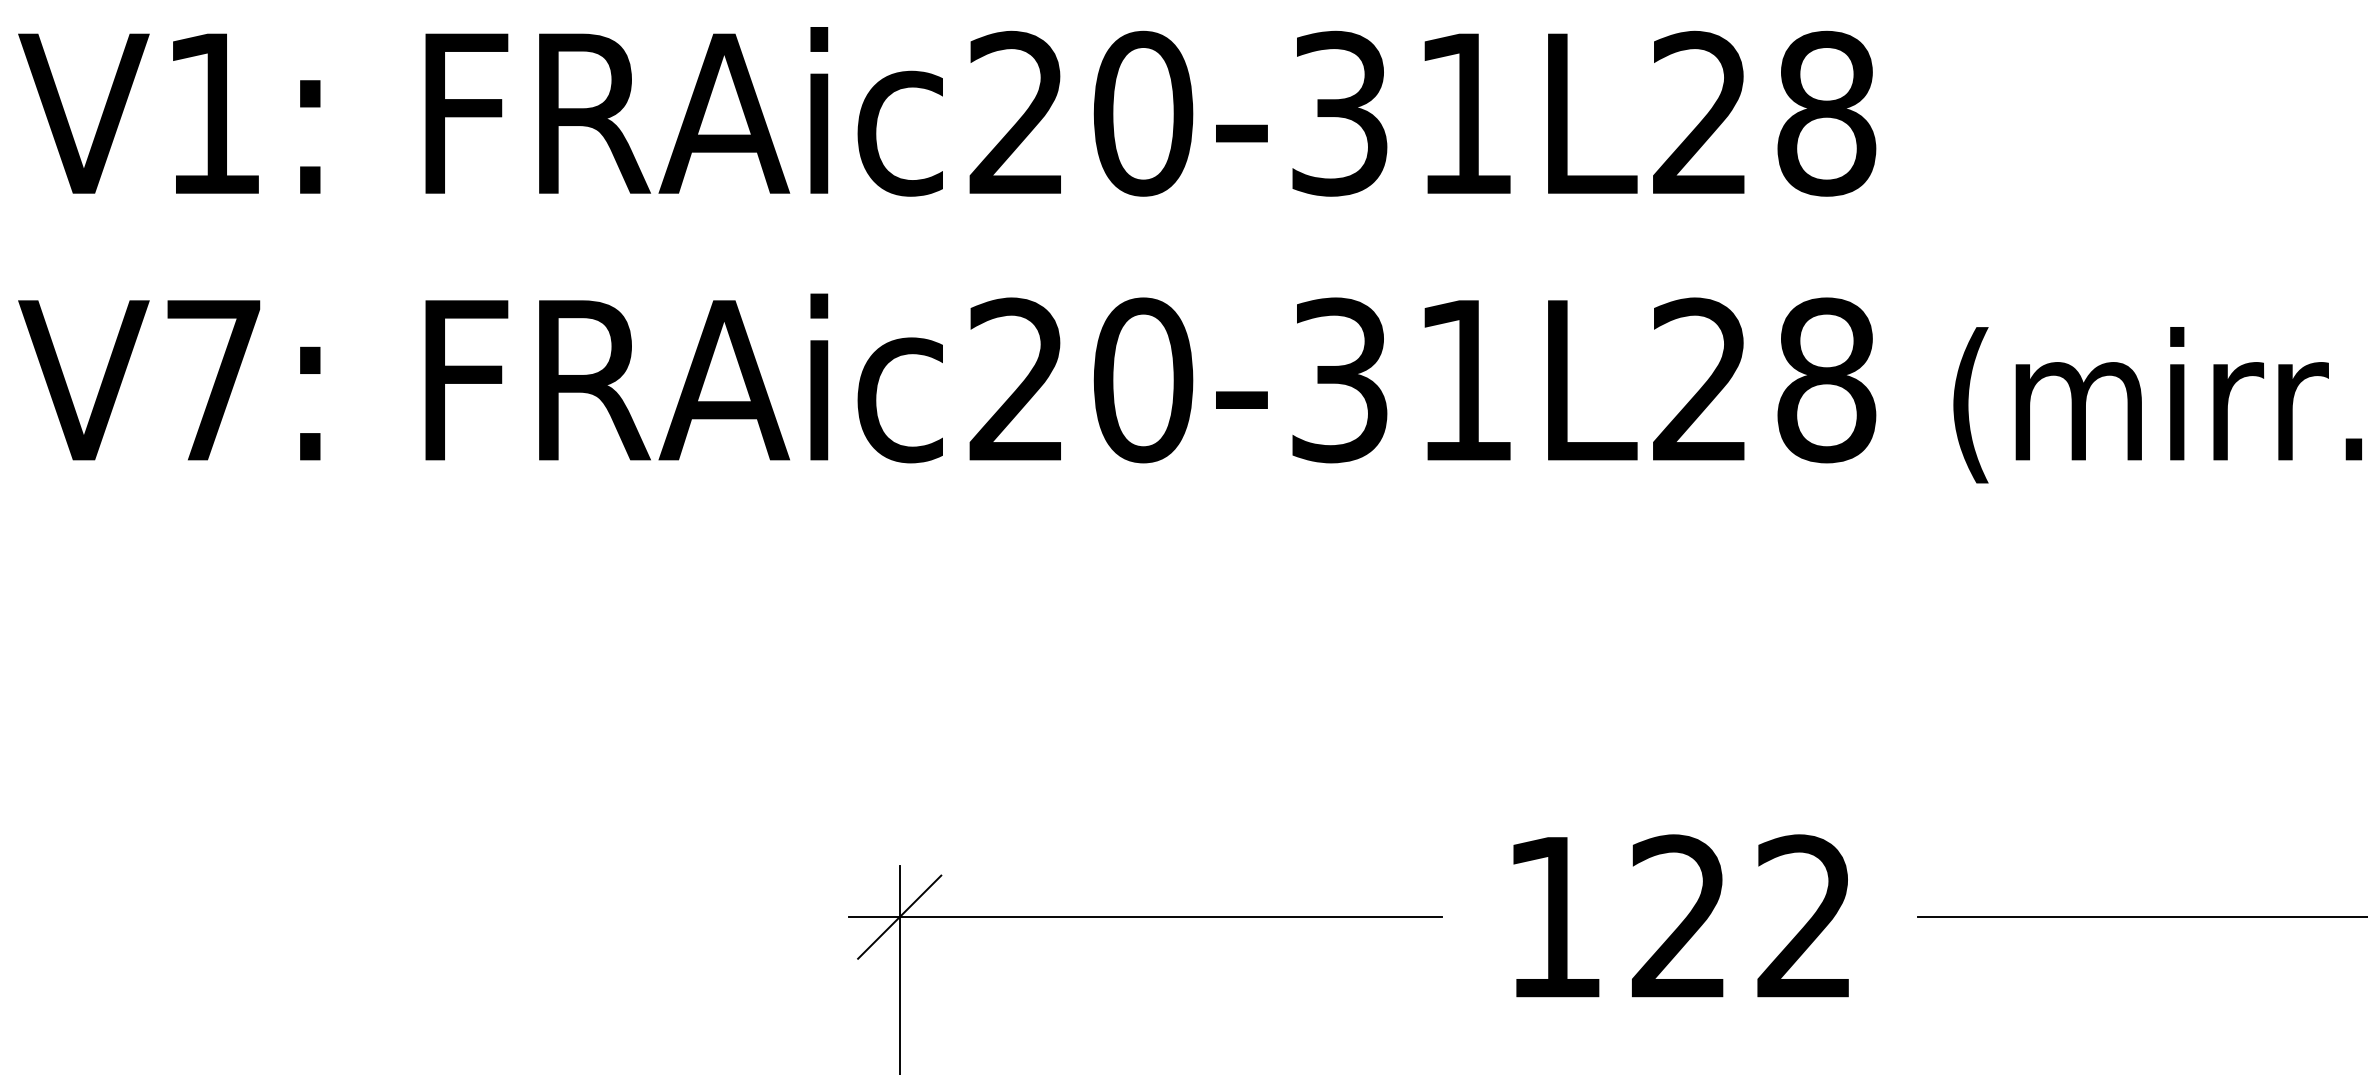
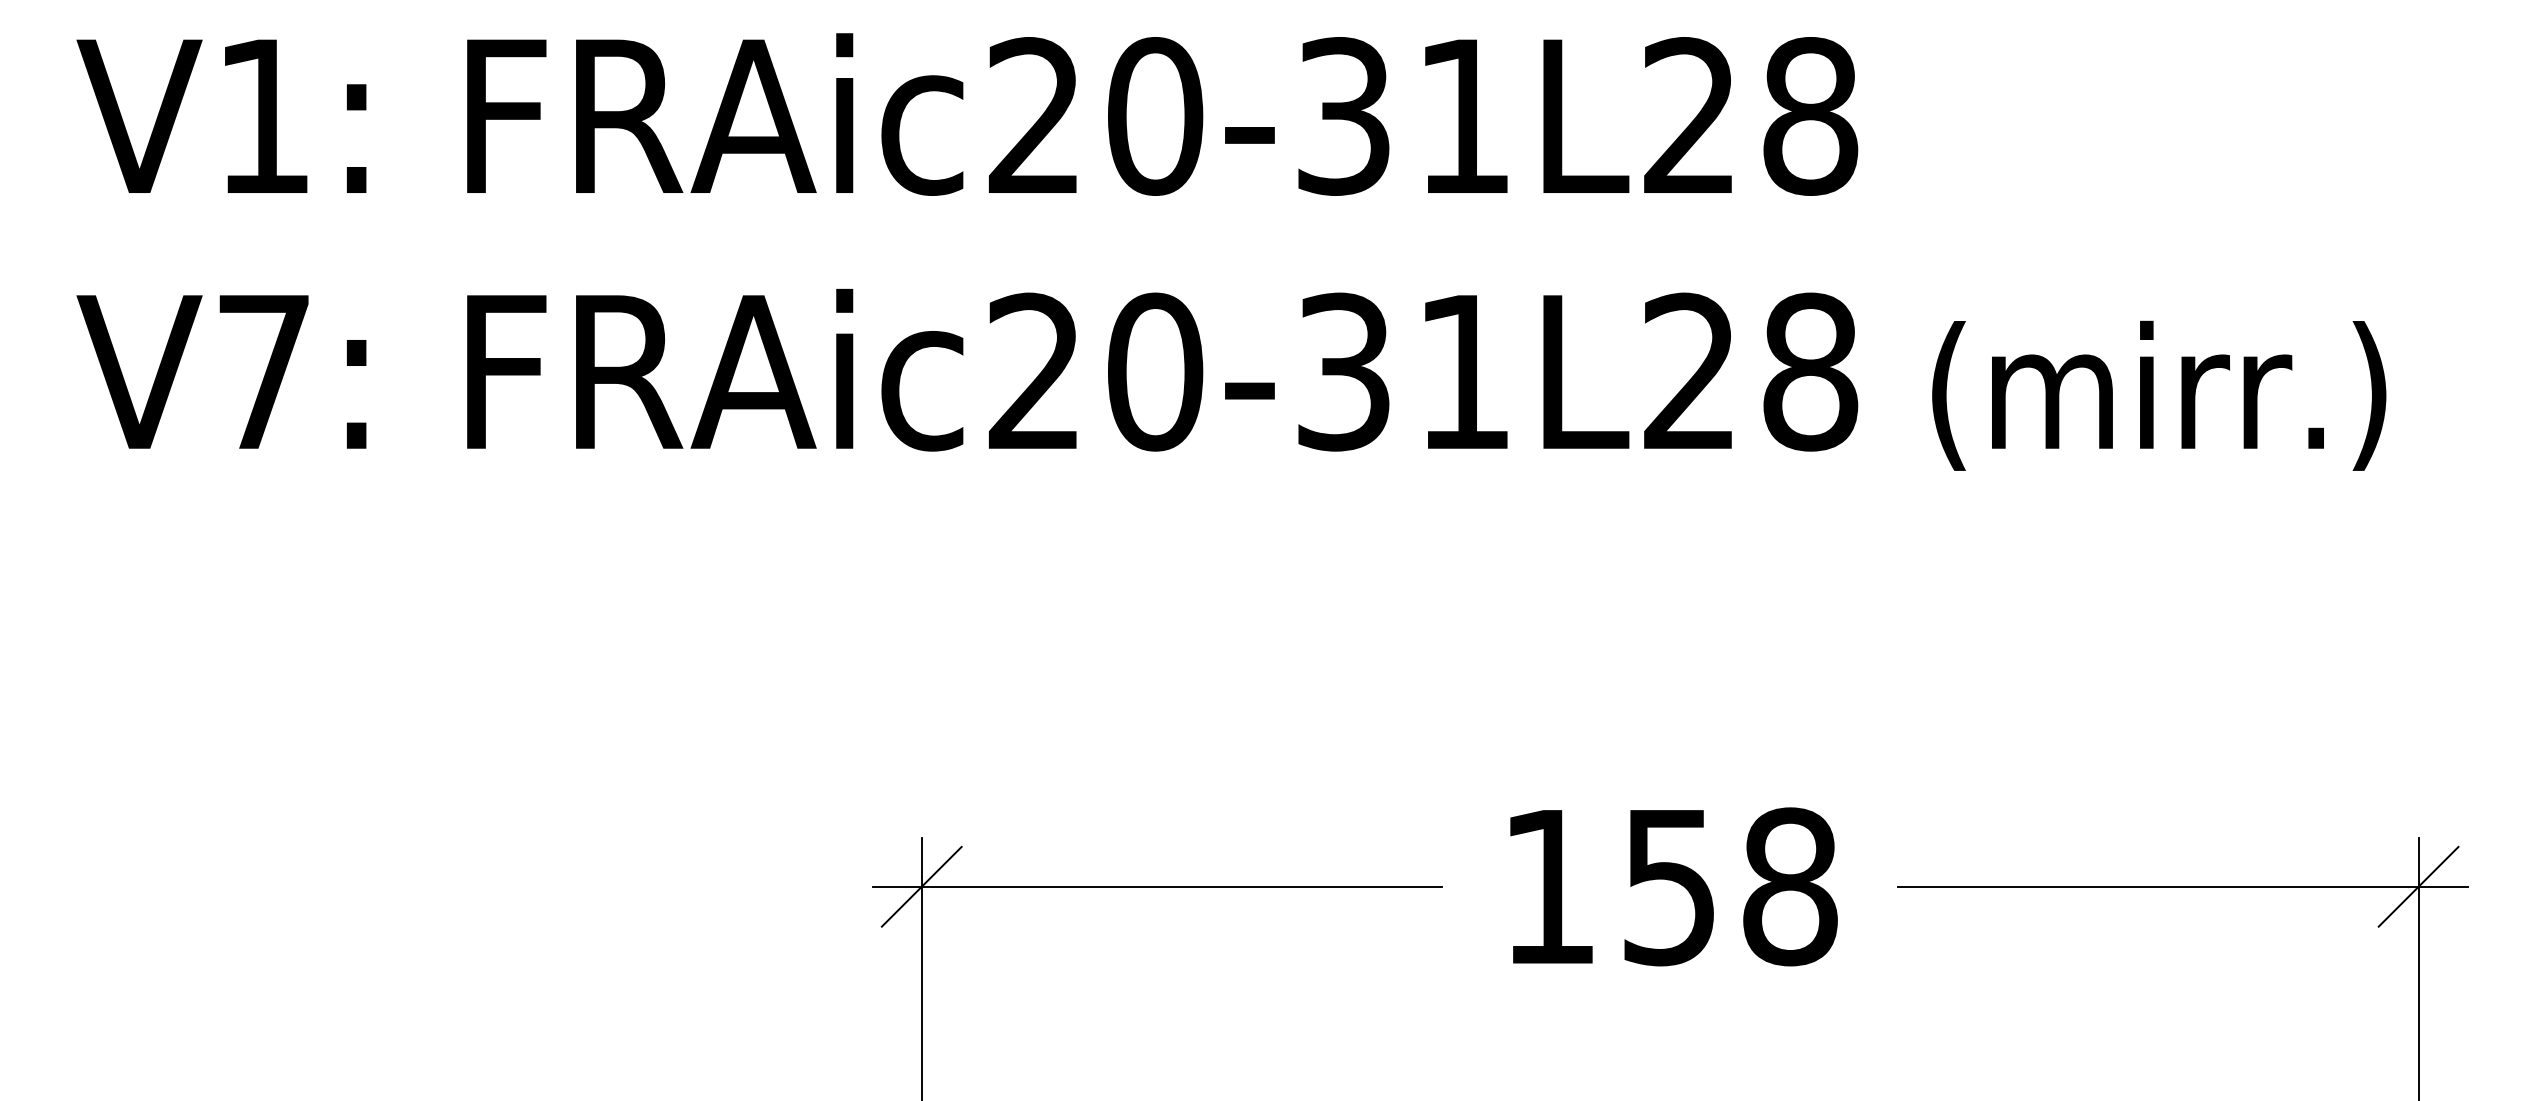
text: (1743, 916) -> (1730, 886), 122 -> 158

